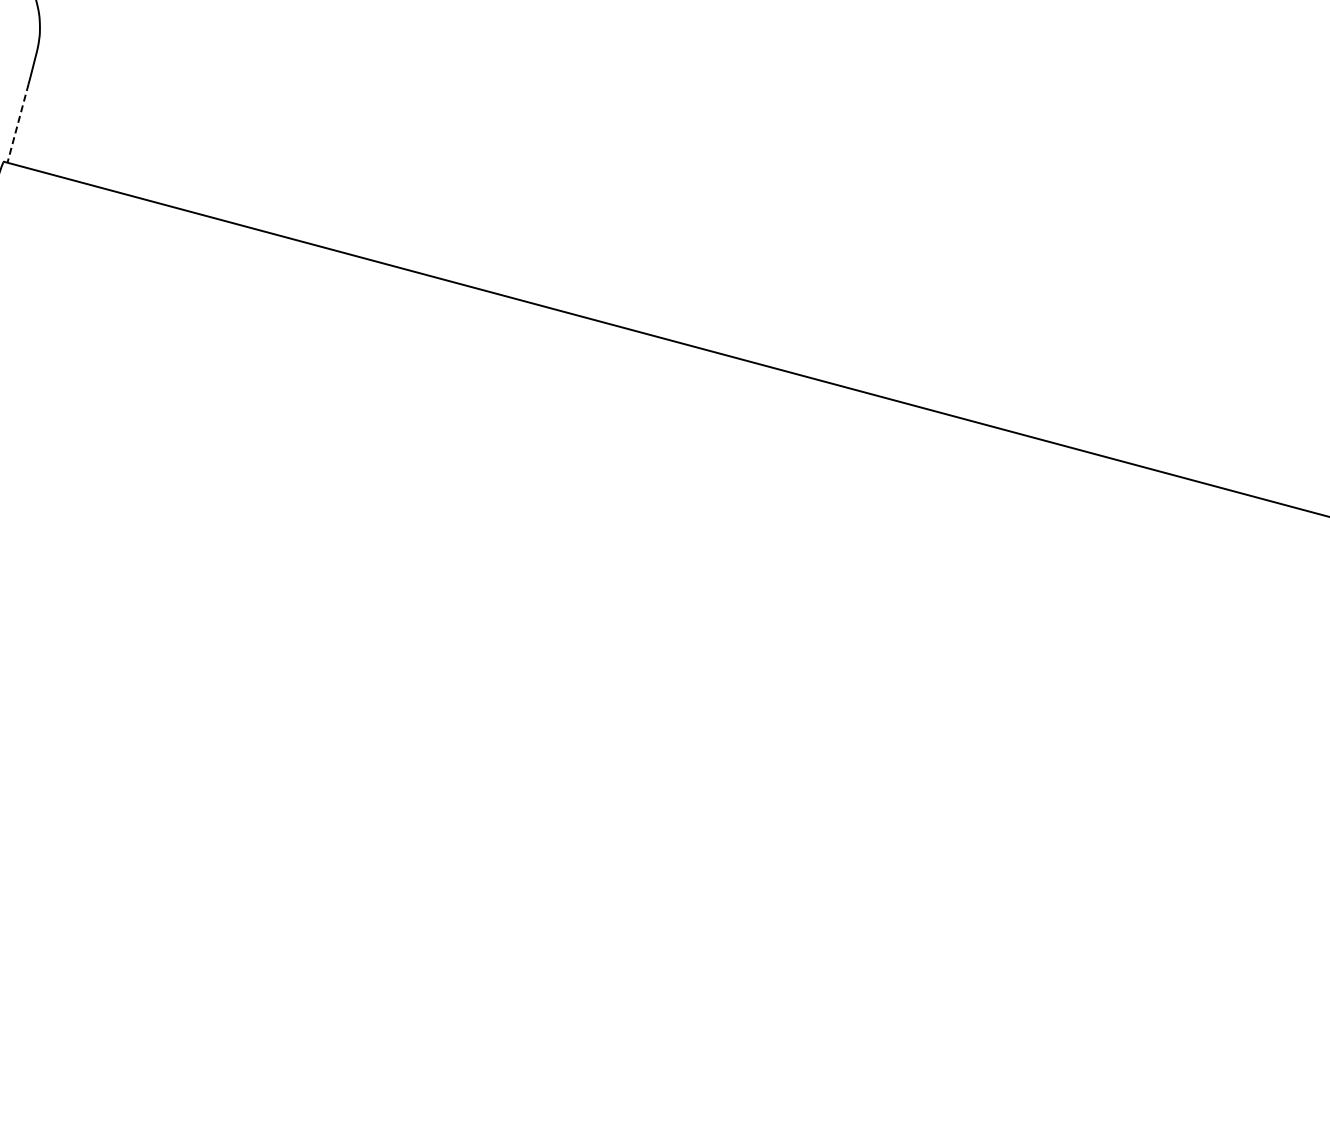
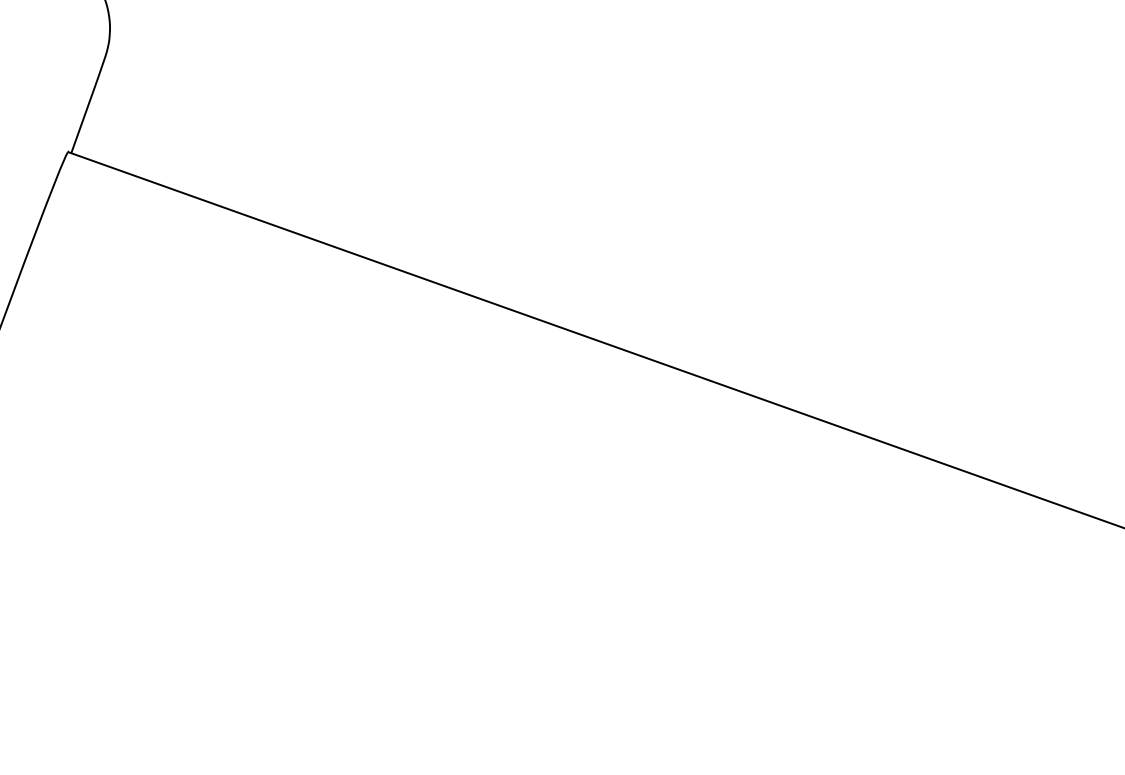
line: (18, 123) -> (83, 119), dashed -> solid

